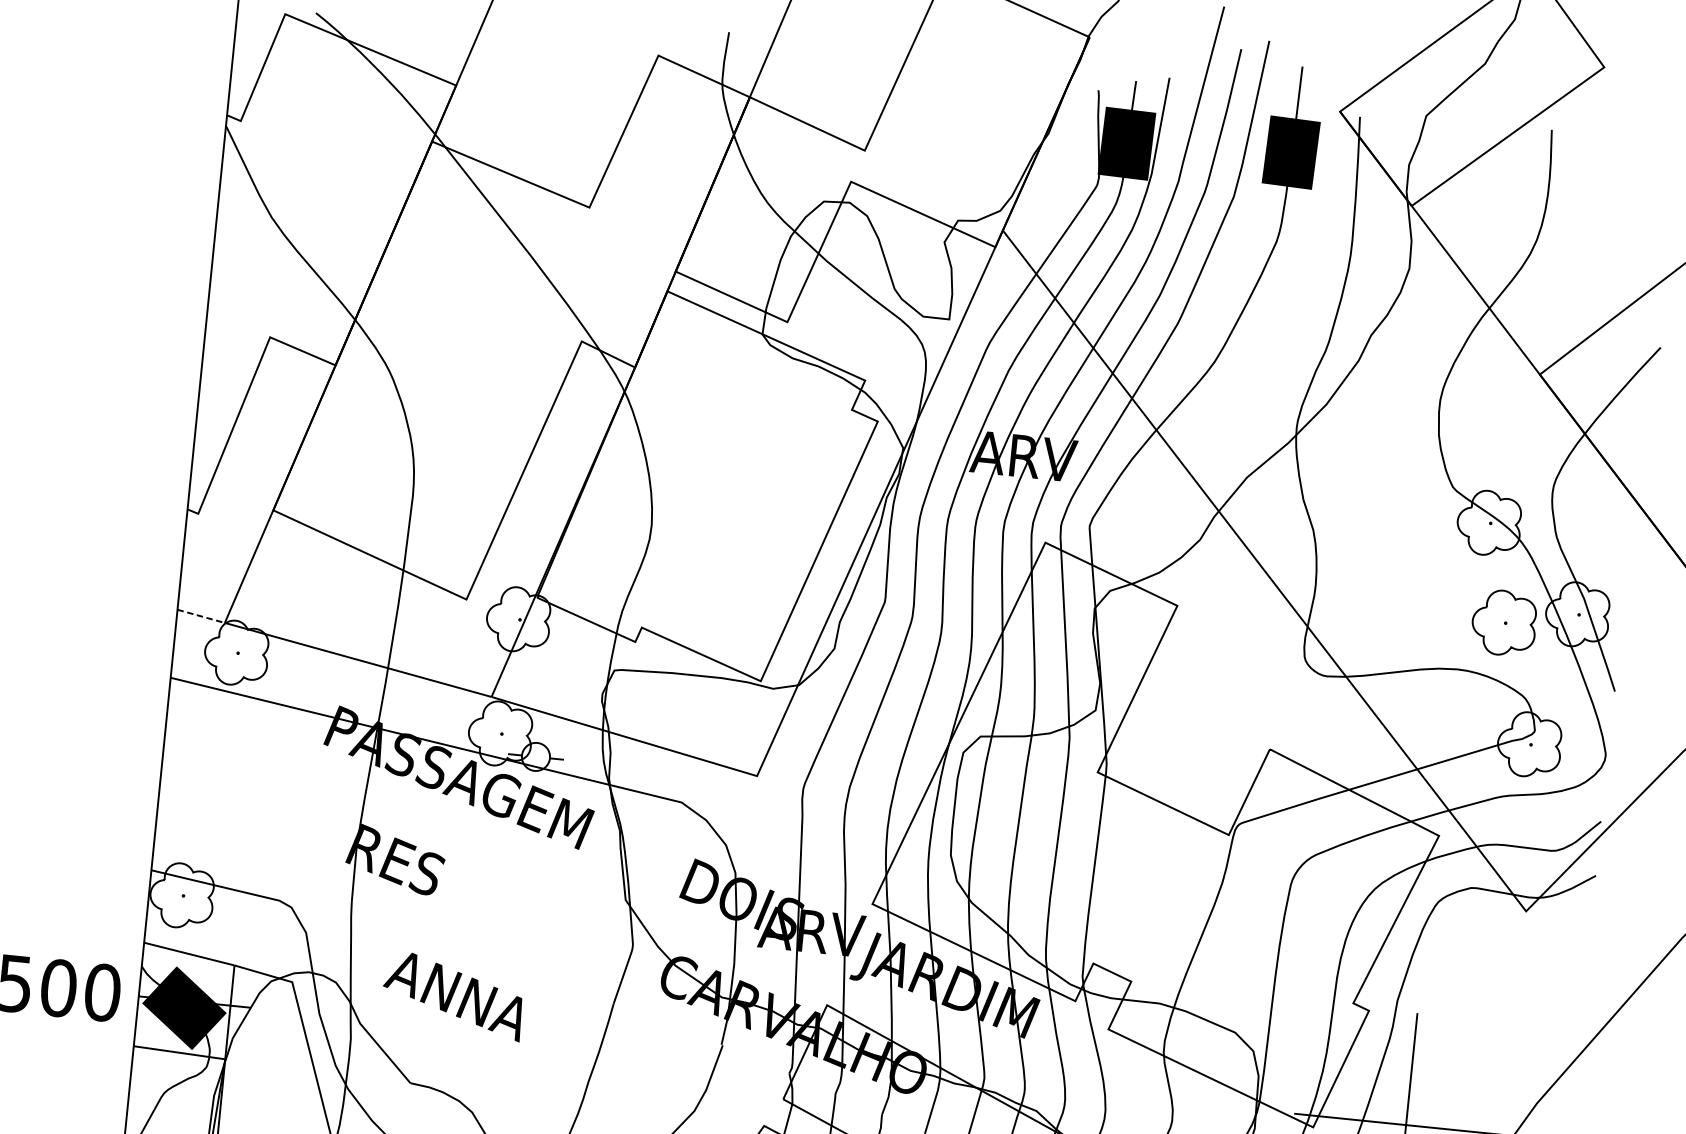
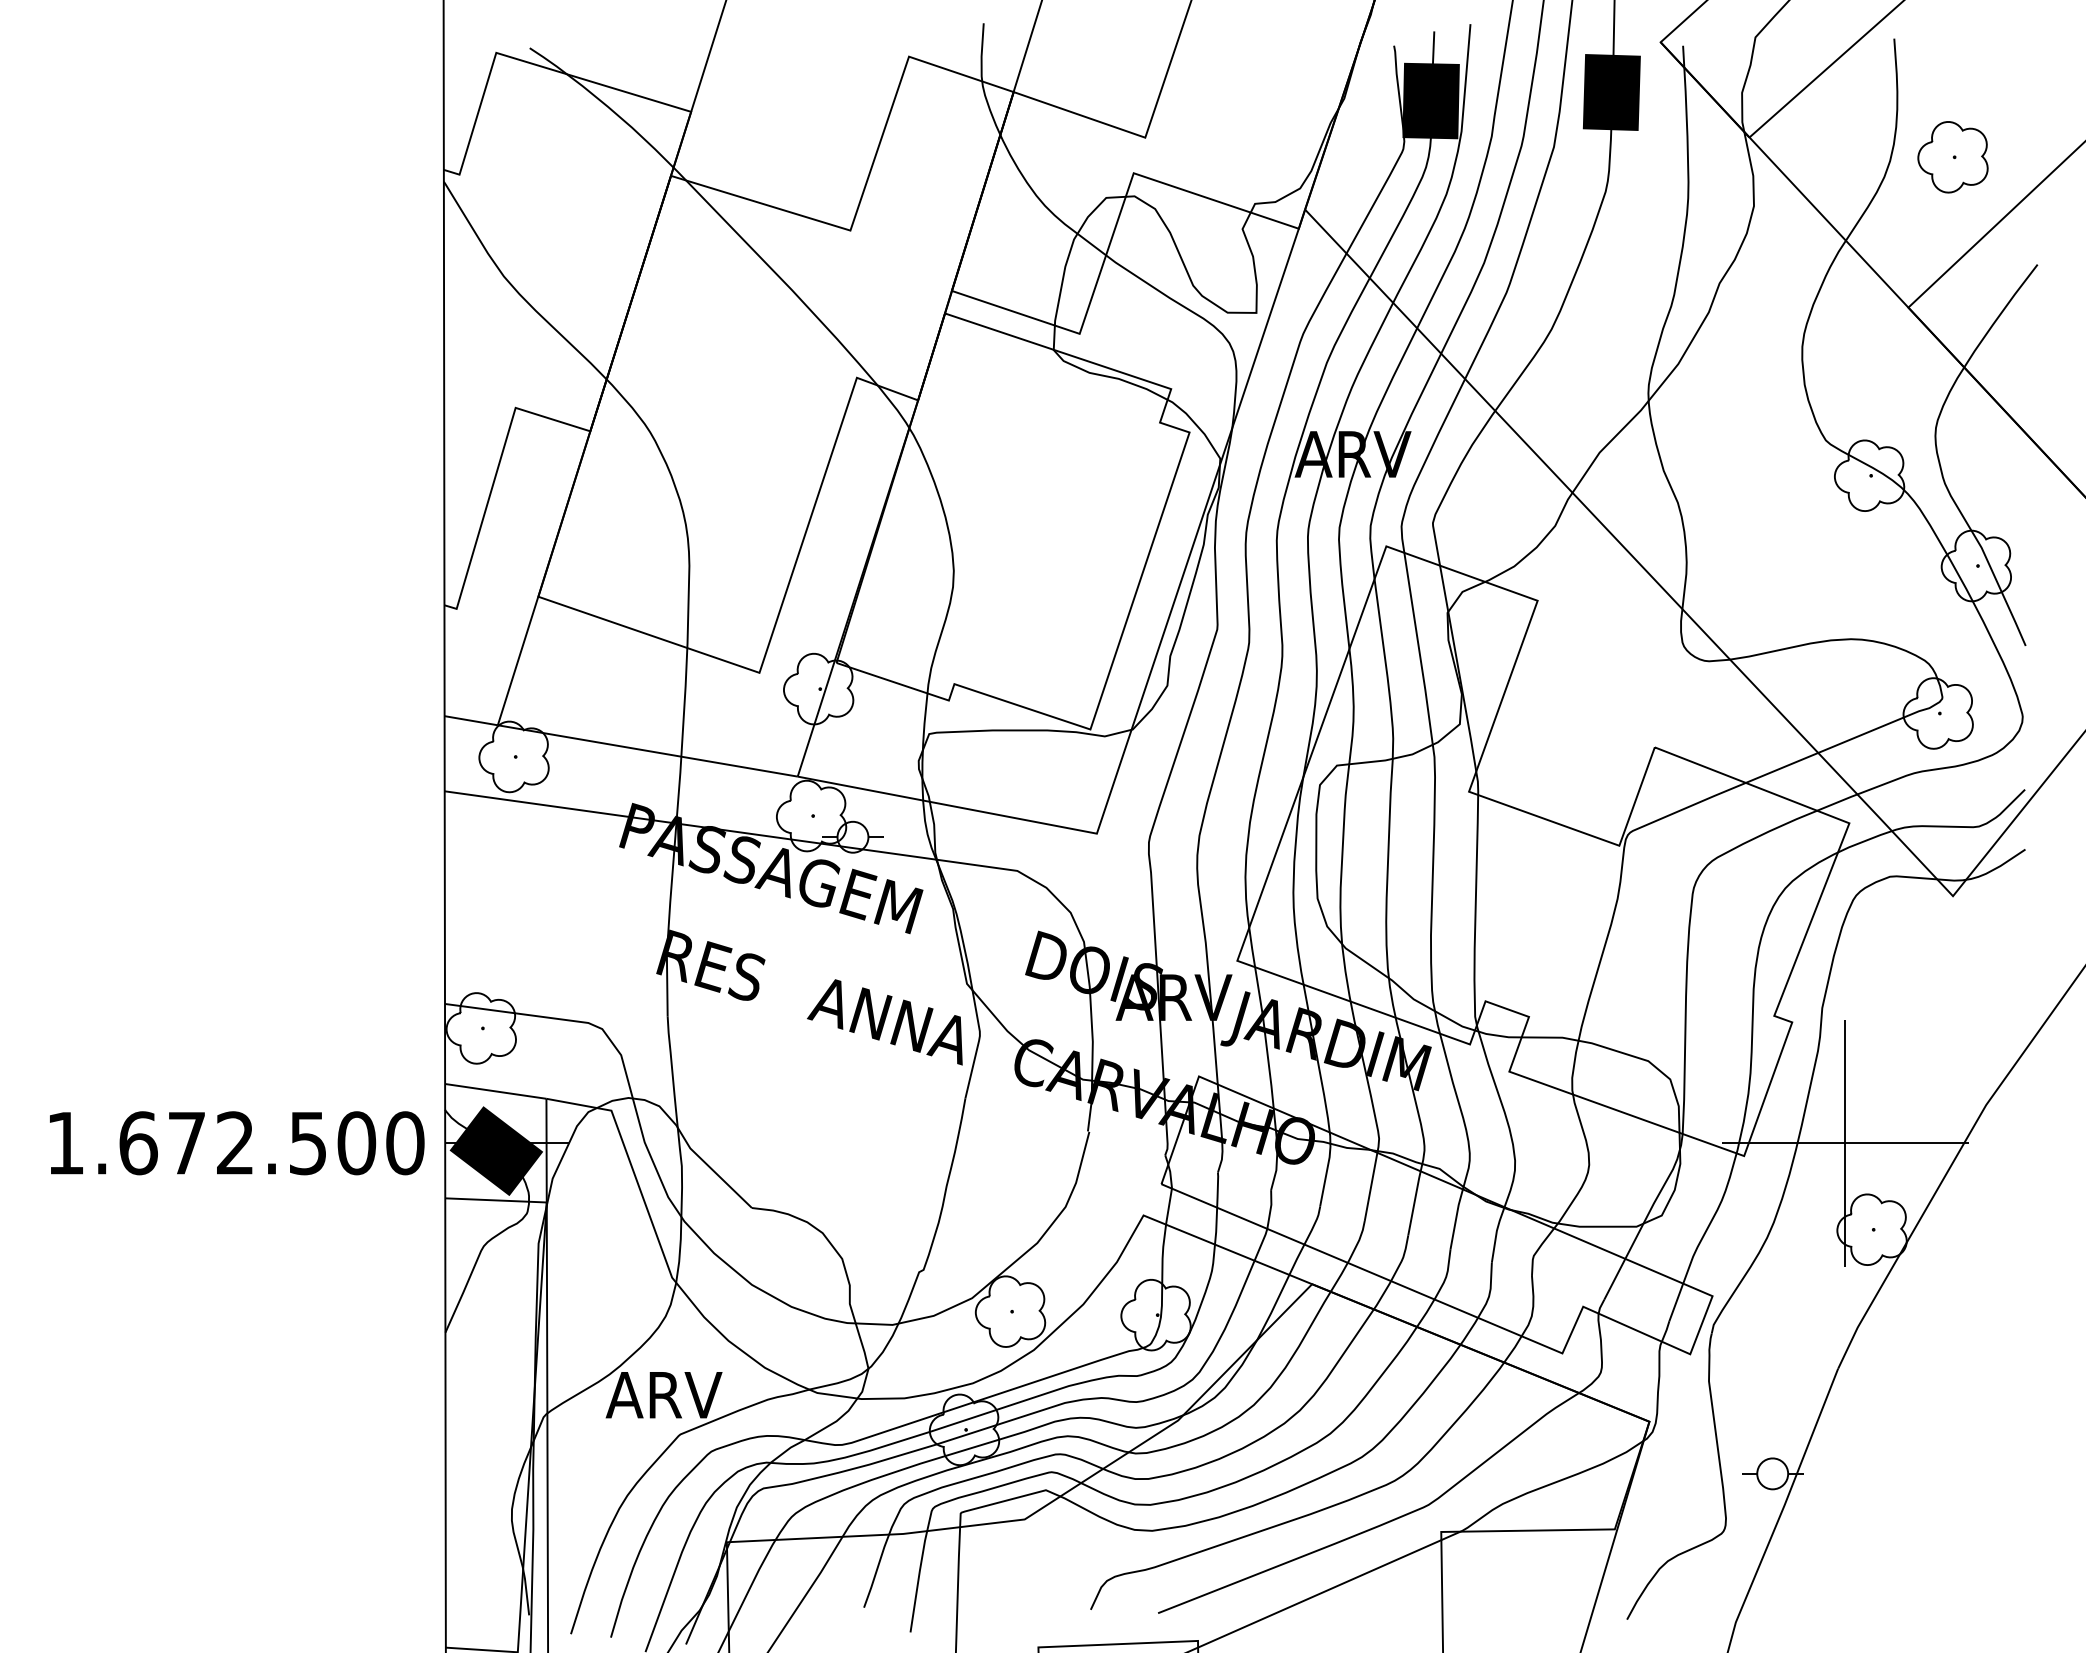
line: (201, 616) -> (471, 720), dashed -> solid
part: (1503, 623) -> (1952, 157), moved
text: (452, 996) -> (884, 1022), moved

